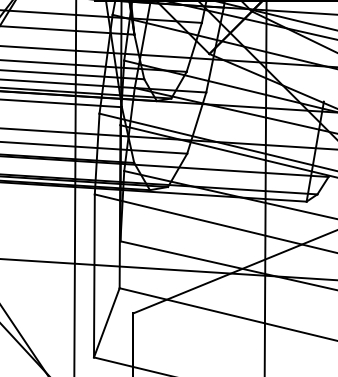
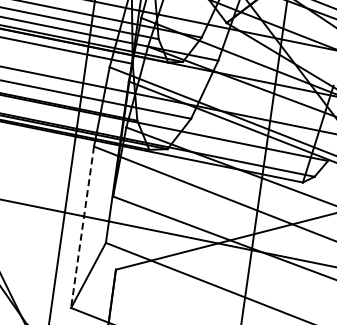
line: (94, 275) -> (82, 226), solid -> dashed

